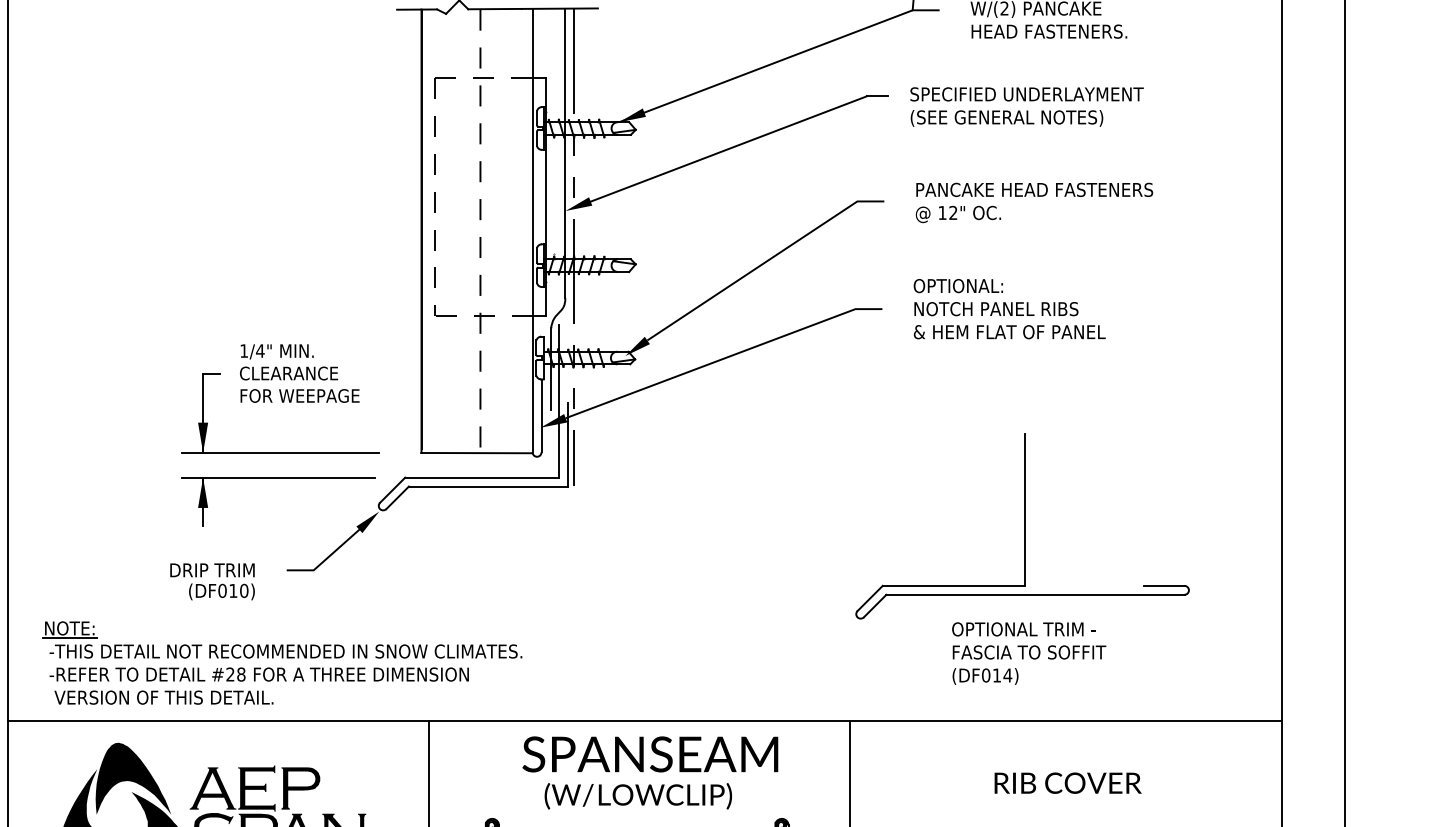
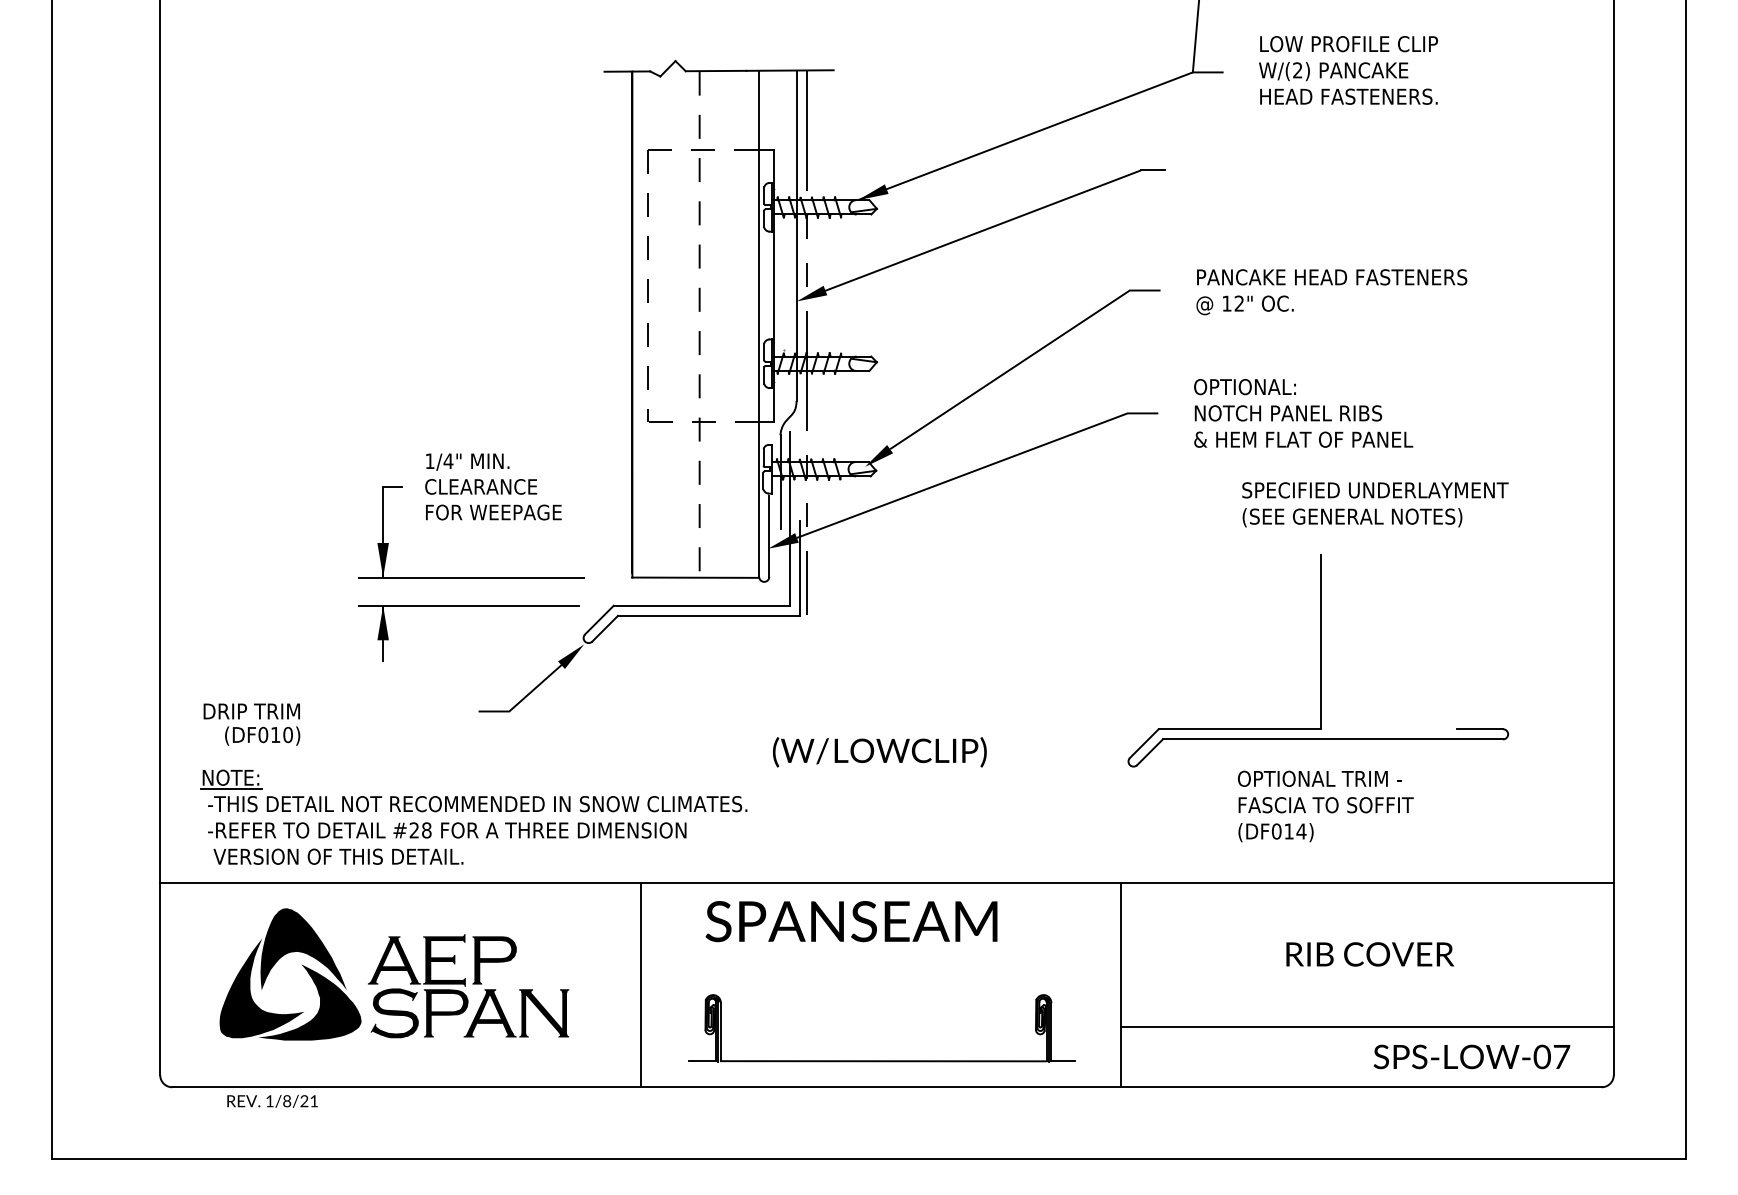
text: (1027, 106) -> (1375, 504), moved
text: (212, 581) -> (251, 724), moved
text: (650, 754) -> (851, 921), moved
text: (638, 796) -> (879, 752), moved

